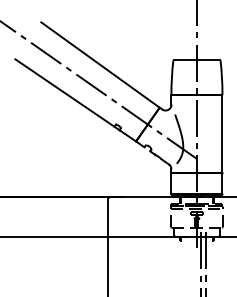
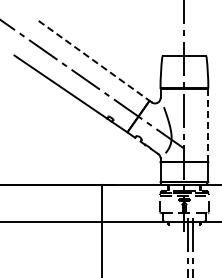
line: (100, 65) -> (94, 61), solid -> dashed
line: (222, 134) -> (208, 125), solid -> dashed

